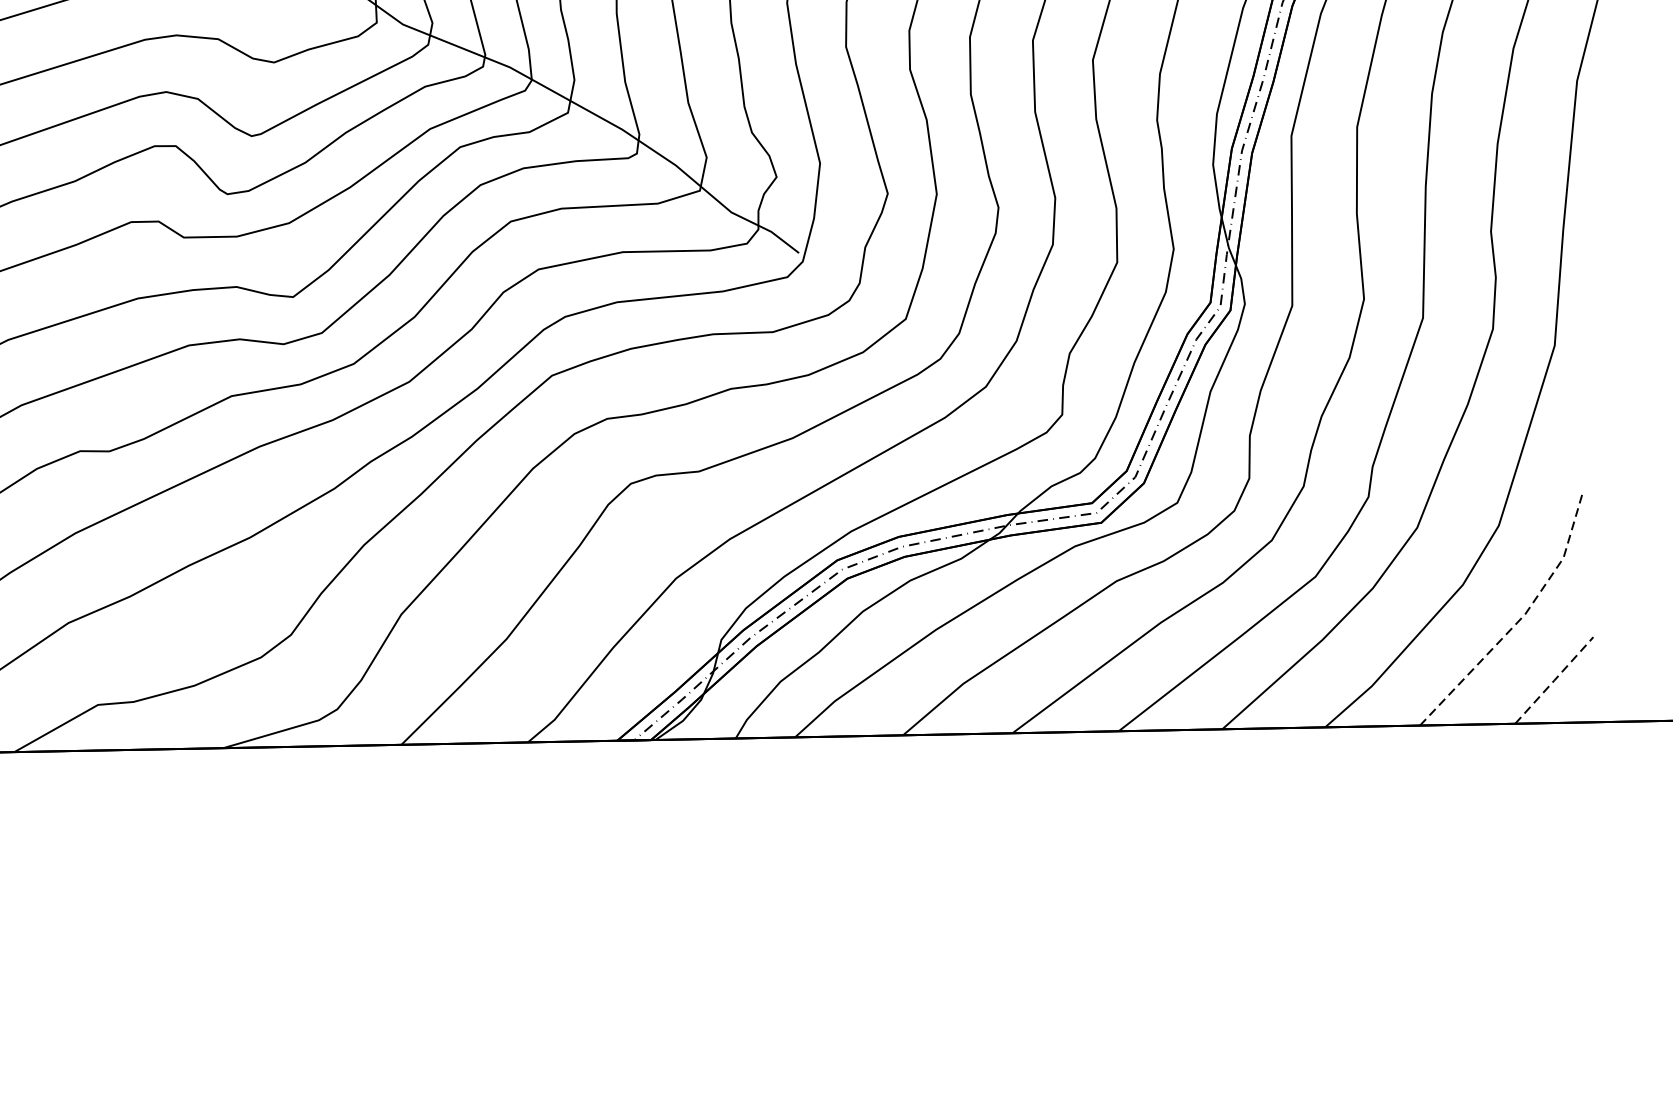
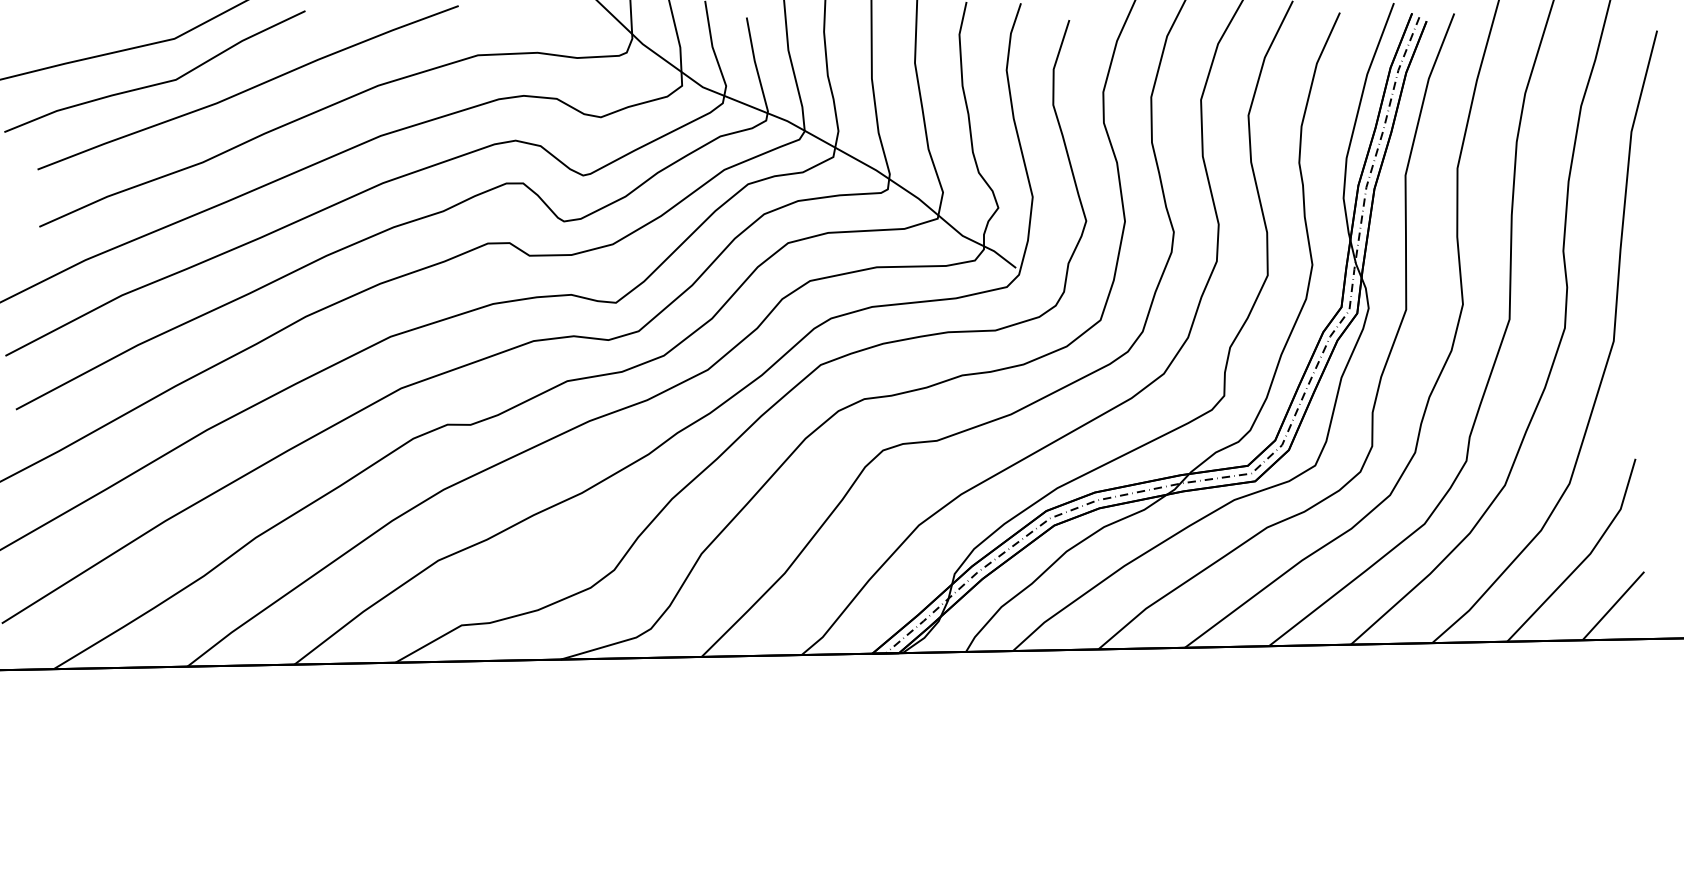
line: (1520, 620) -> (1586, 558), dashed -> solid
line: (1554, 681) -> (1613, 606), dashed -> solid

